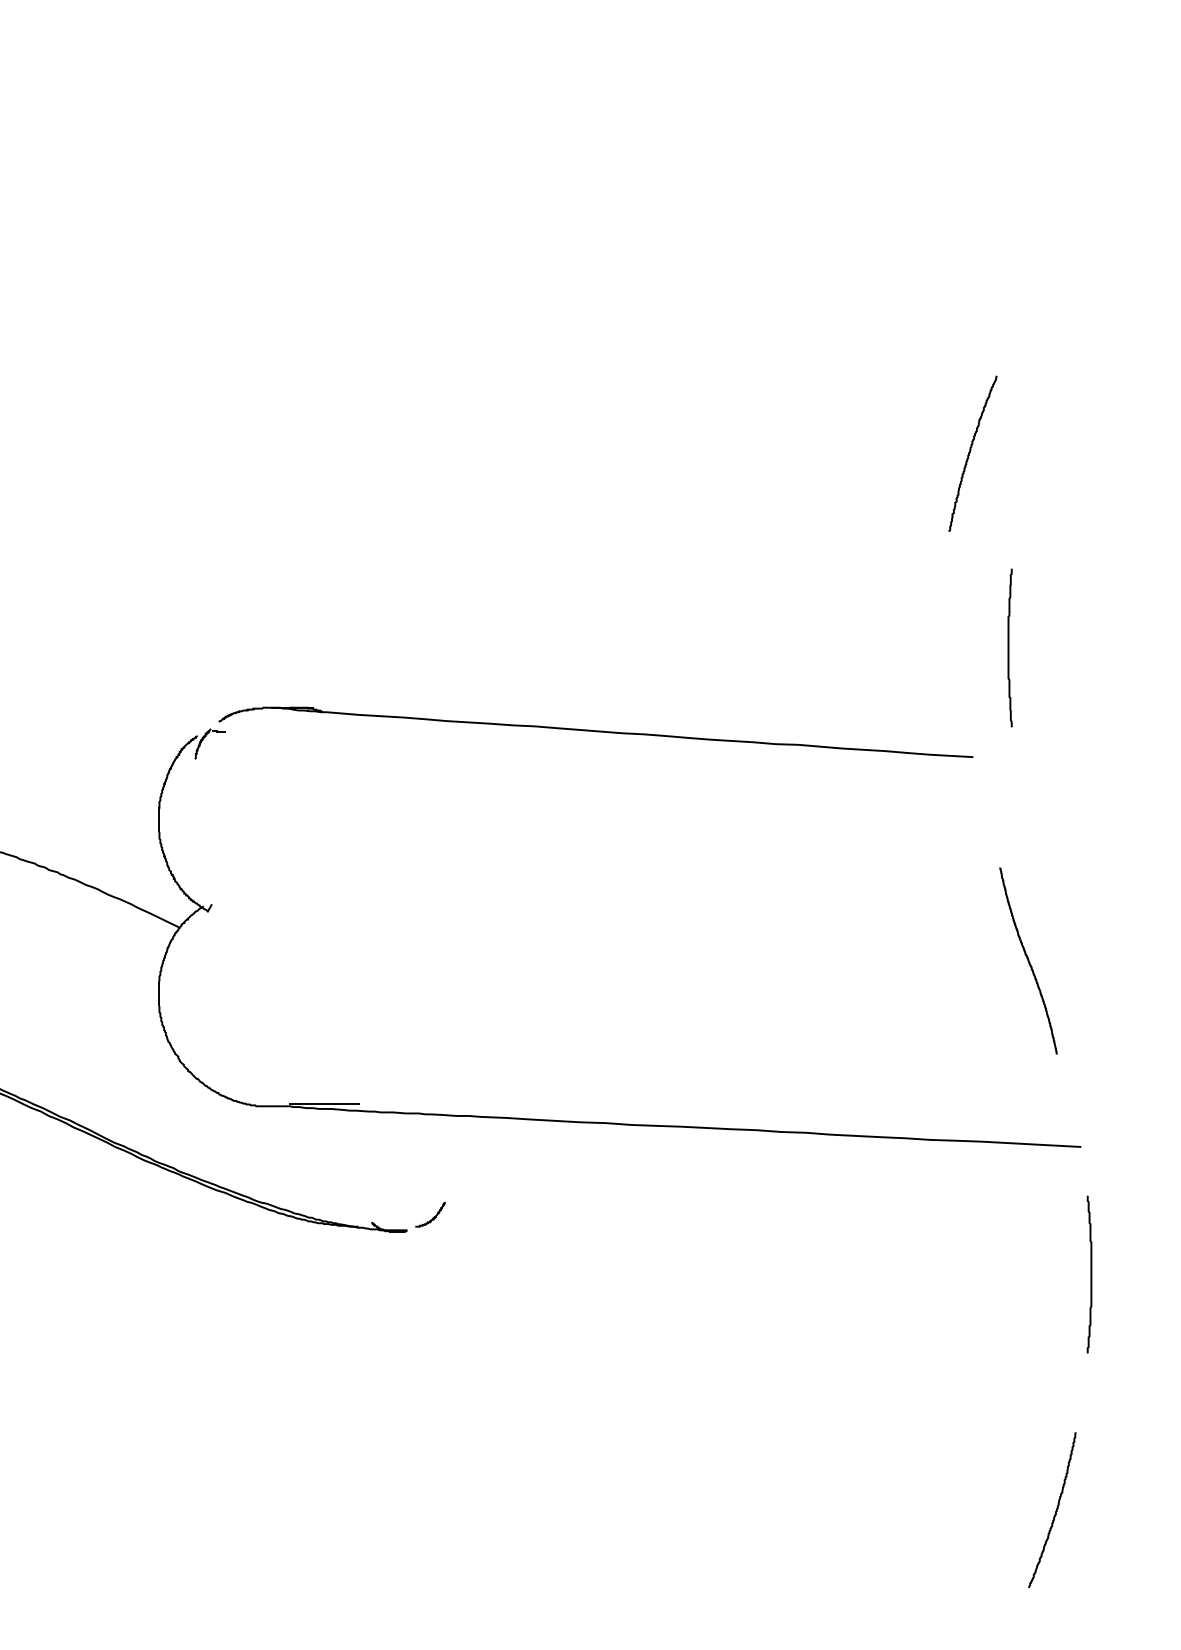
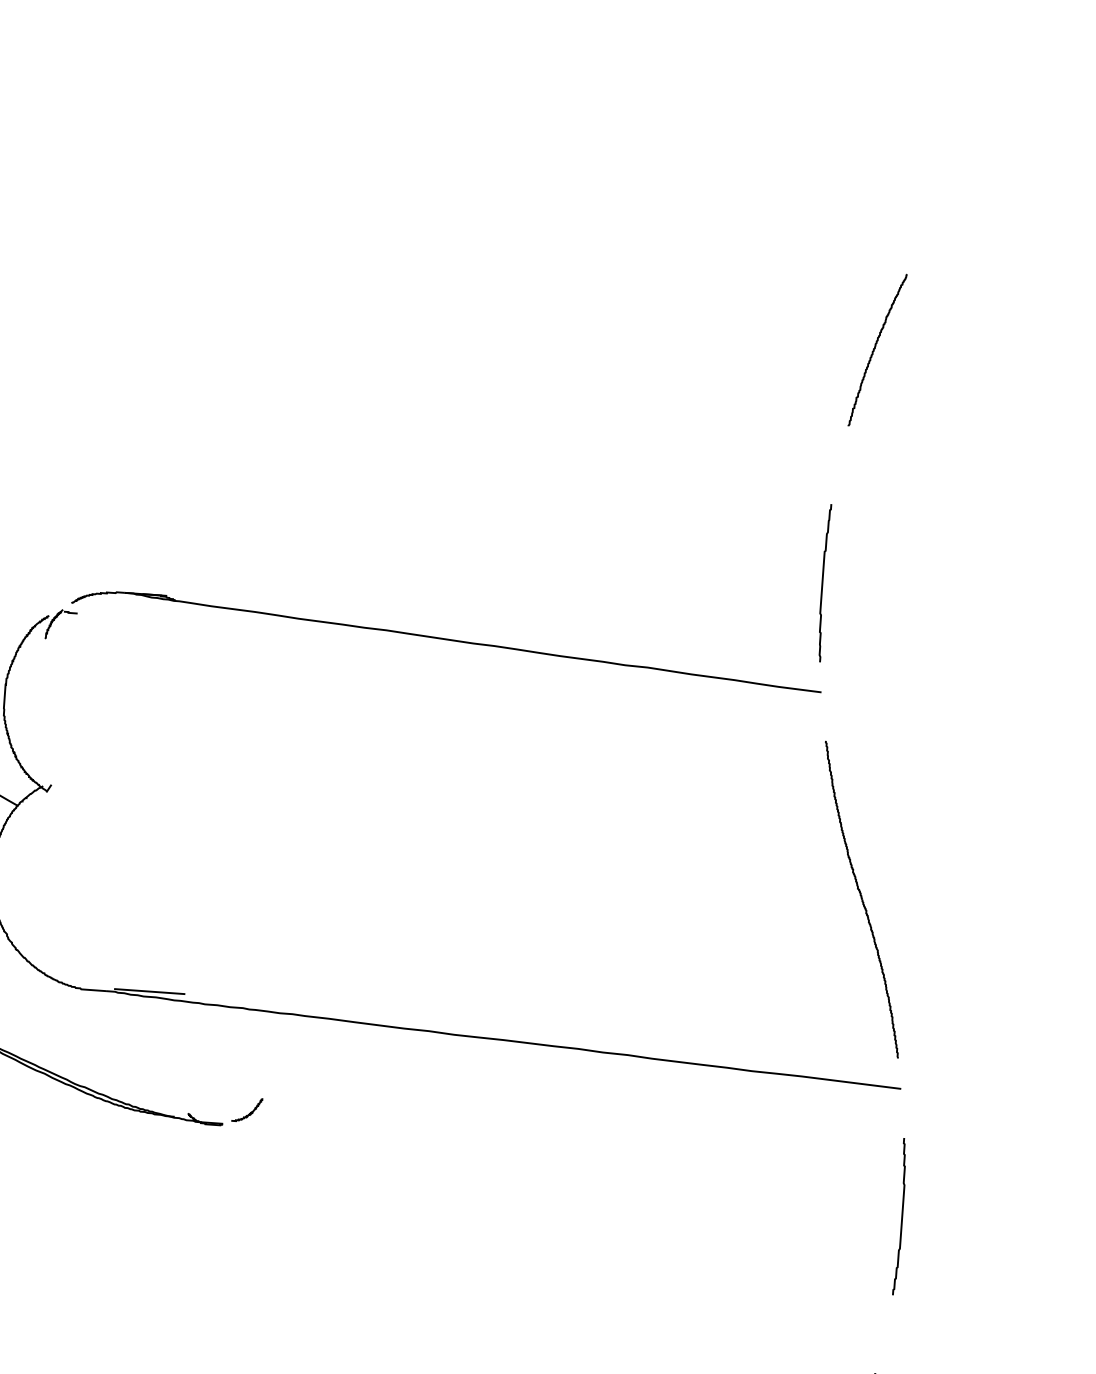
curve: (970, 453) -> (875, 349), moved
curve: (1009, 647) -> (823, 582), moved
part: (1028, 960) -> (861, 899), size x1.67

